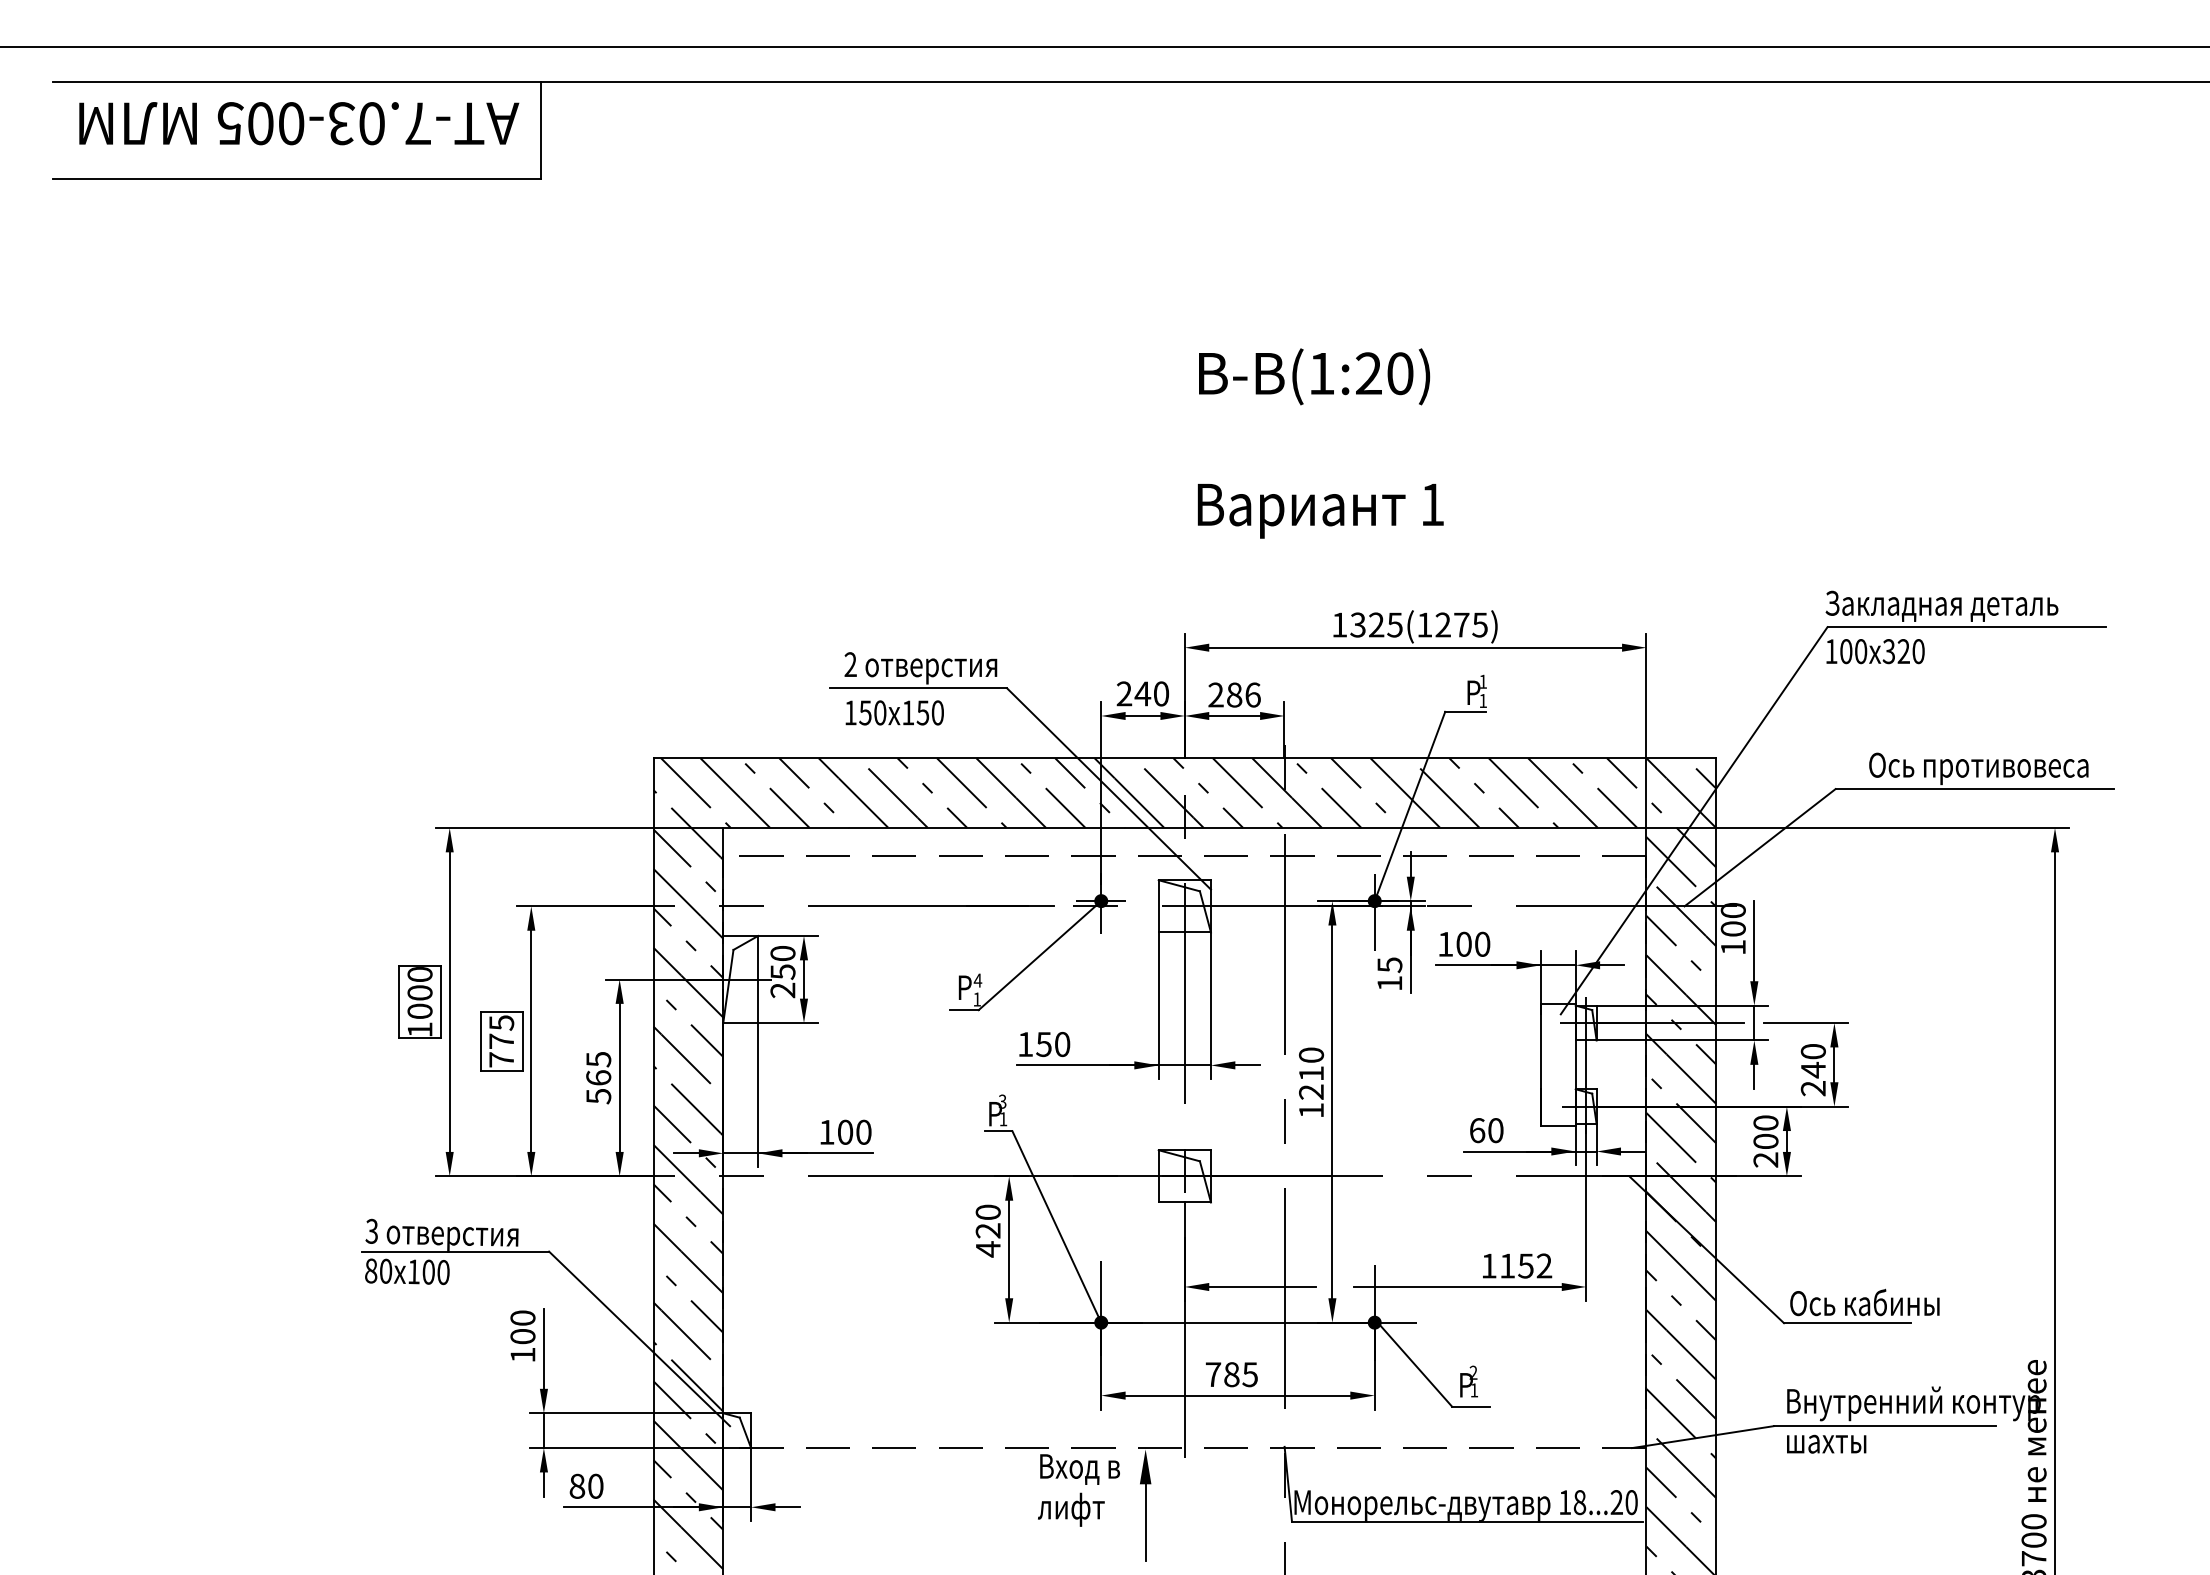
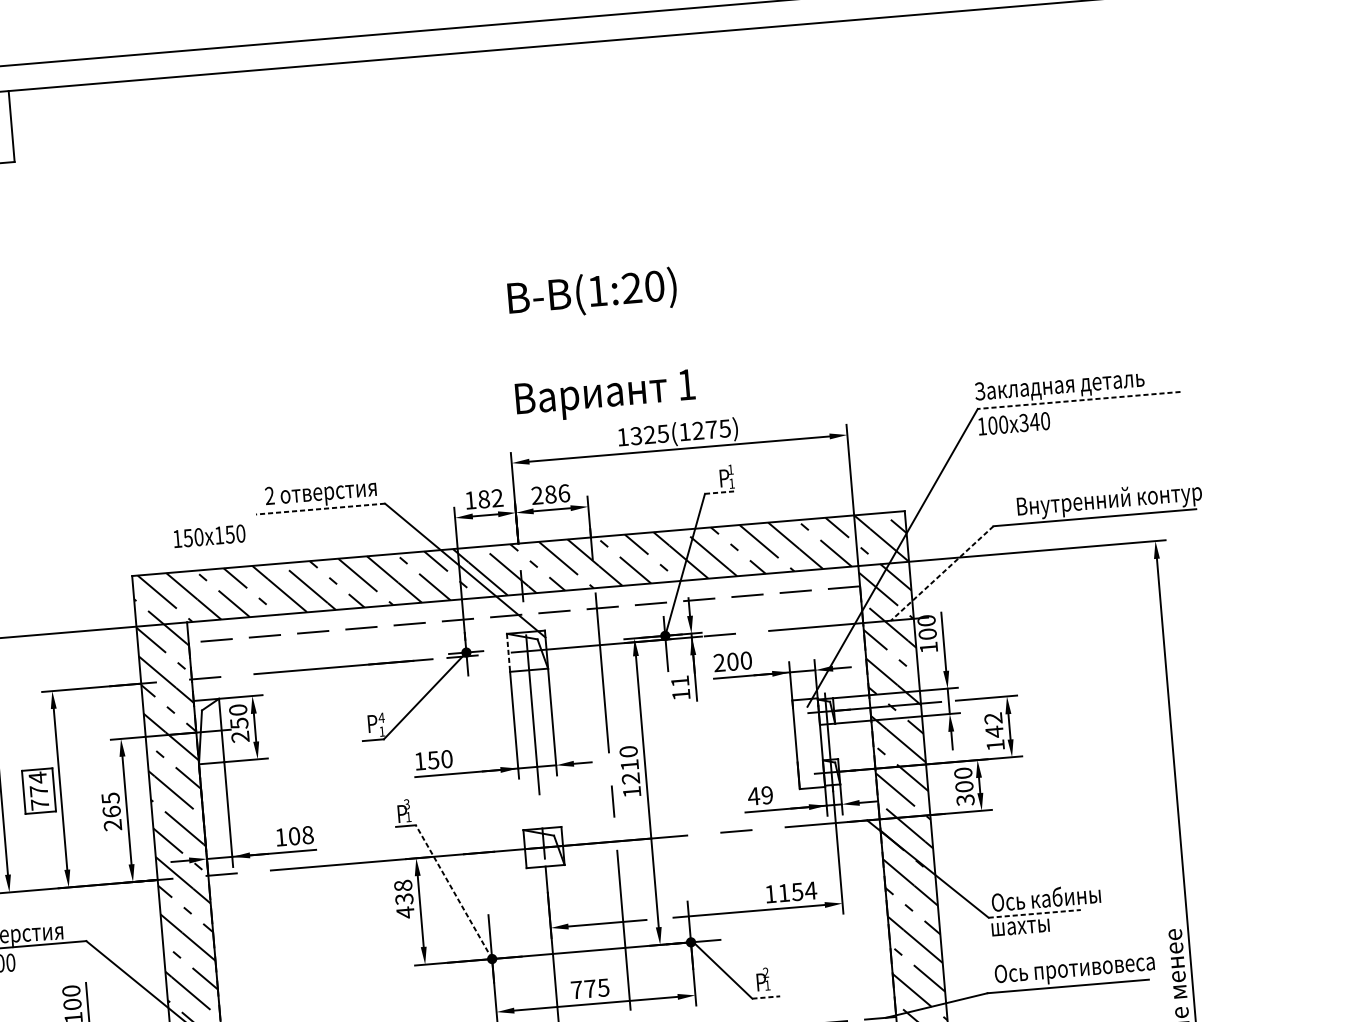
text: (1314, 376) -> (592, 293), moved
text: (1320, 511) -> (605, 396), moved
line: (1966, 627) -> (1078, 400), solid -> dashed
text: (1903, 651) -> (1034, 422), 320 -> 340
line: (918, 688) -> (320, 509), solid -> dashed
text: (1142, 693) -> (483, 499), 240 -> 182
line: (1466, 711) -> (720, 492), solid -> dashed
text: (894, 712) -> (209, 536), moved
text: (1996, 767) -> (1109, 500), Ось противовеса -> Внутренний контур
line: (1760, 847) -> (942, 573), solid -> dashed
line: (1158, 906) -> (508, 652), solid -> dashed
text: (1445, 943) -> (719, 662), 100 -> 200
text: (1389, 965) -> (679, 681), 15 -> 11
text: (501, 1022) -> (37, 777), 775 -> 774
text: (1812, 1070) -> (993, 732), 240 -> 142
text: (598, 1096) -> (112, 825), 565 -> 265
text: (1486, 1130) -> (760, 795), 60 -> 49
text: (863, 1132) -> (307, 835), 100 -> 108
text: (1766, 1159) -> (965, 799), 200 -> 300
text: (988, 1221) -> (403, 892), 420 -> 438
line: (1056, 1226) -> (453, 891), solid -> dashed
text: (1544, 1265) -> (810, 890), 1152 -> 1154
line: (1847, 1323) -> (1034, 914), solid -> dashed
text: (1231, 1374) -> (590, 988), 785 -> 775
text: (1913, 1403) -> (1087, 968), Внутренний контур -> Ось противовеса
line: (1471, 1406) -> (766, 997), solid -> dashed
text: (1826, 1443) -> (1020, 927), moved

